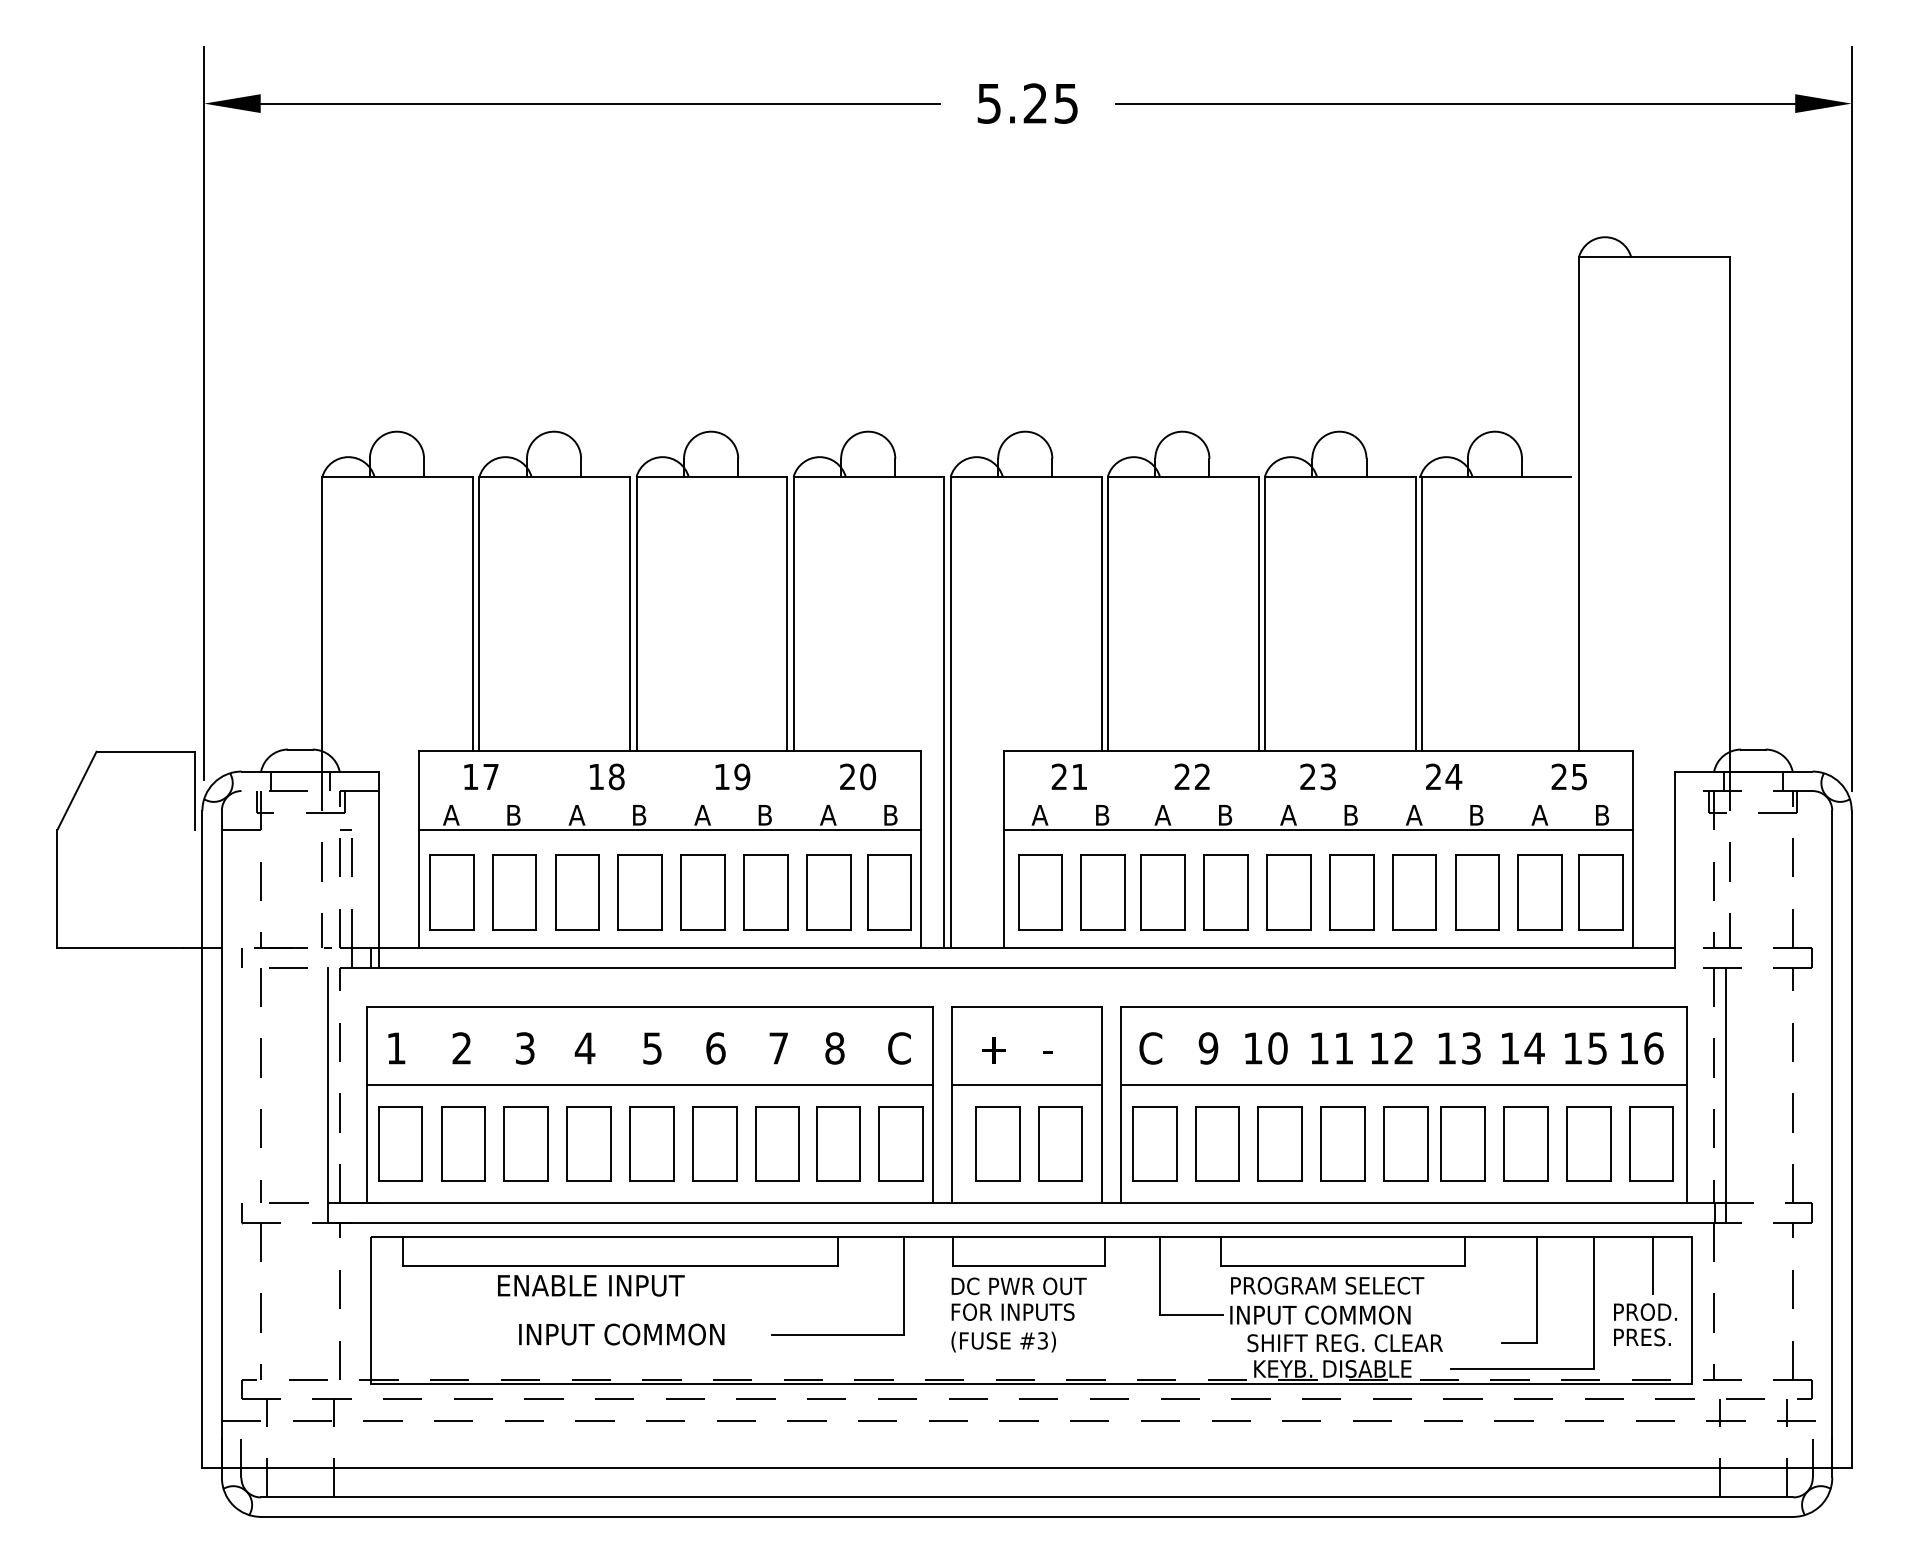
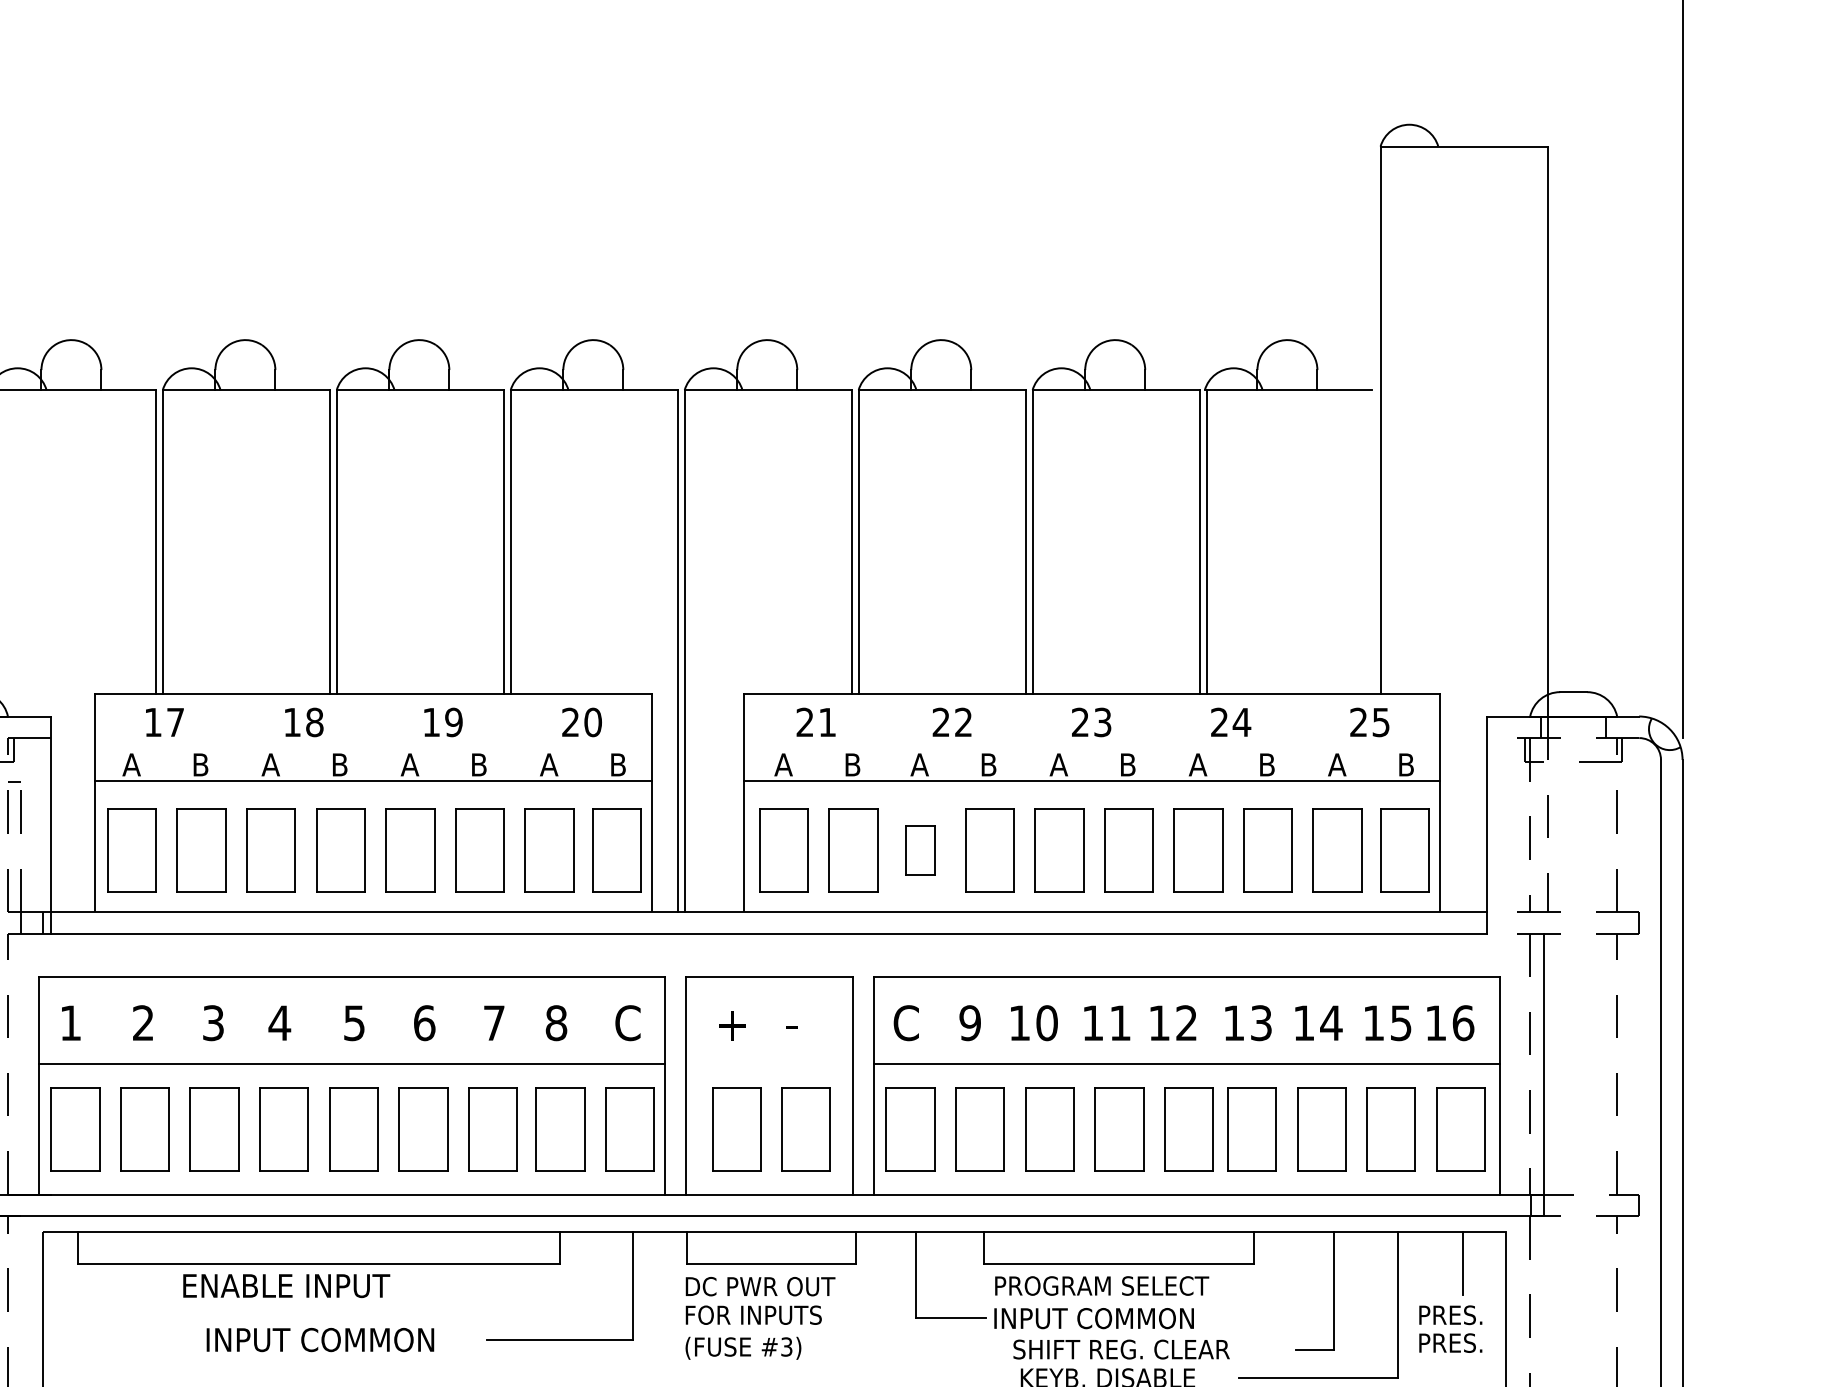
part: (1162, 892) -> (919, 850), size x0.6
line: (1027, 1085) -> (769, 1064), removed
text: (1658, 1312) -> (1468, 1315), PROD. -> PRES.

